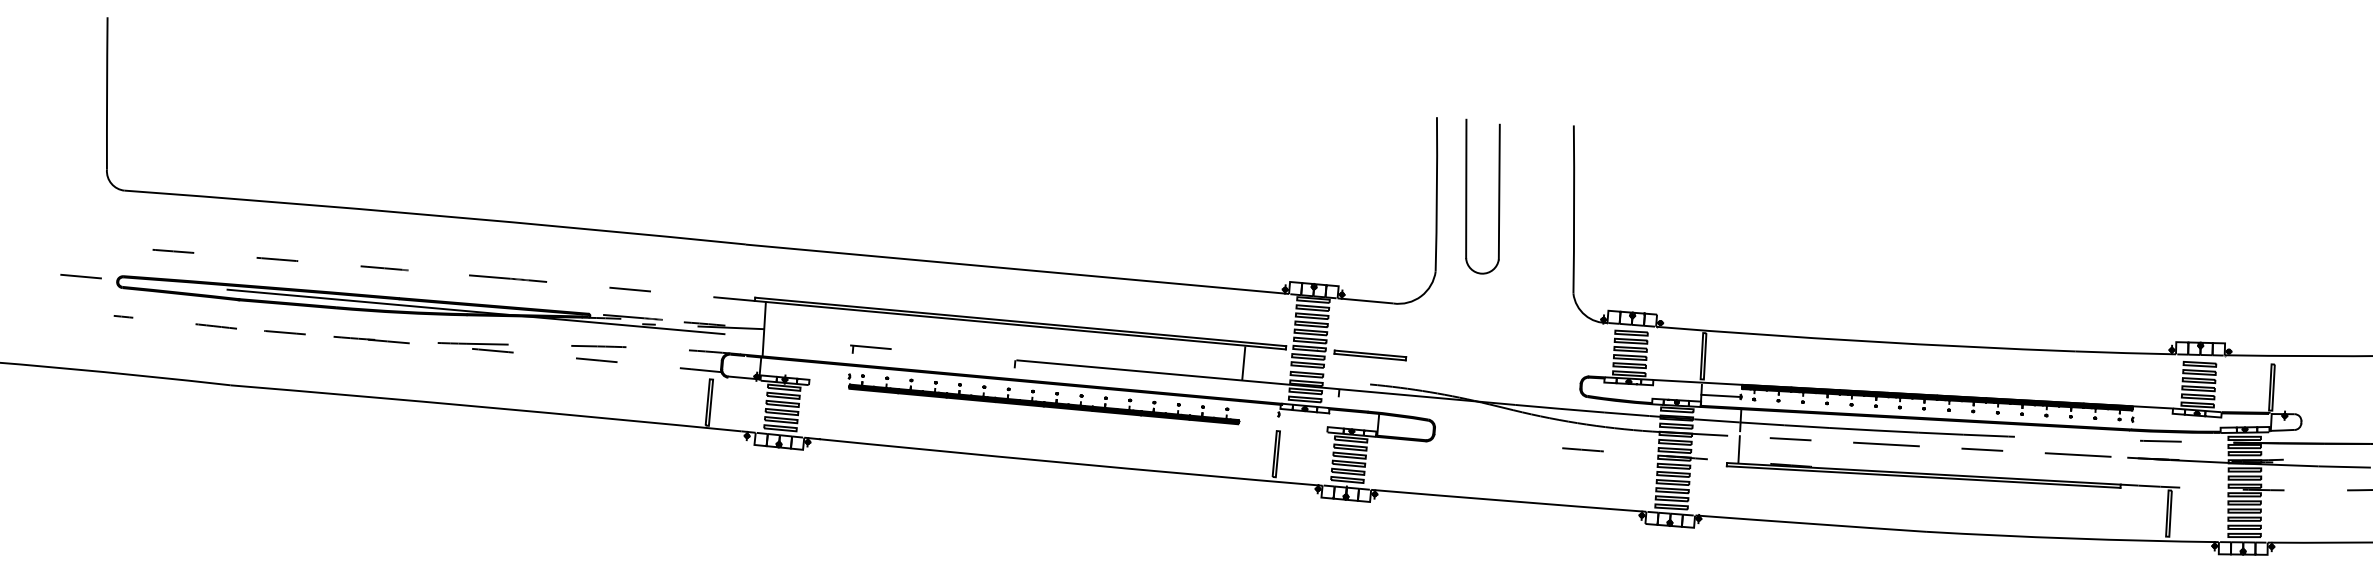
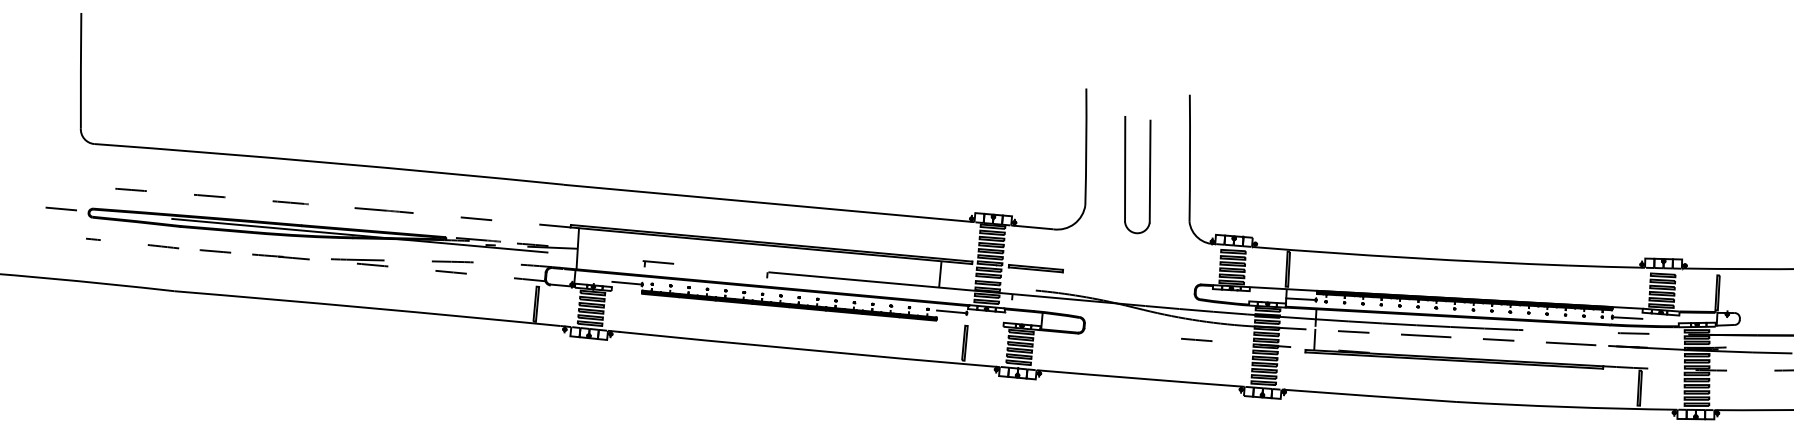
part: (1467, 196) -> (1126, 174), moved
line: (829, 374) -> (627, 283), added
line: (1259, 412) -> (952, 311), added
line: (2152, 420) -> (1627, 317), added

